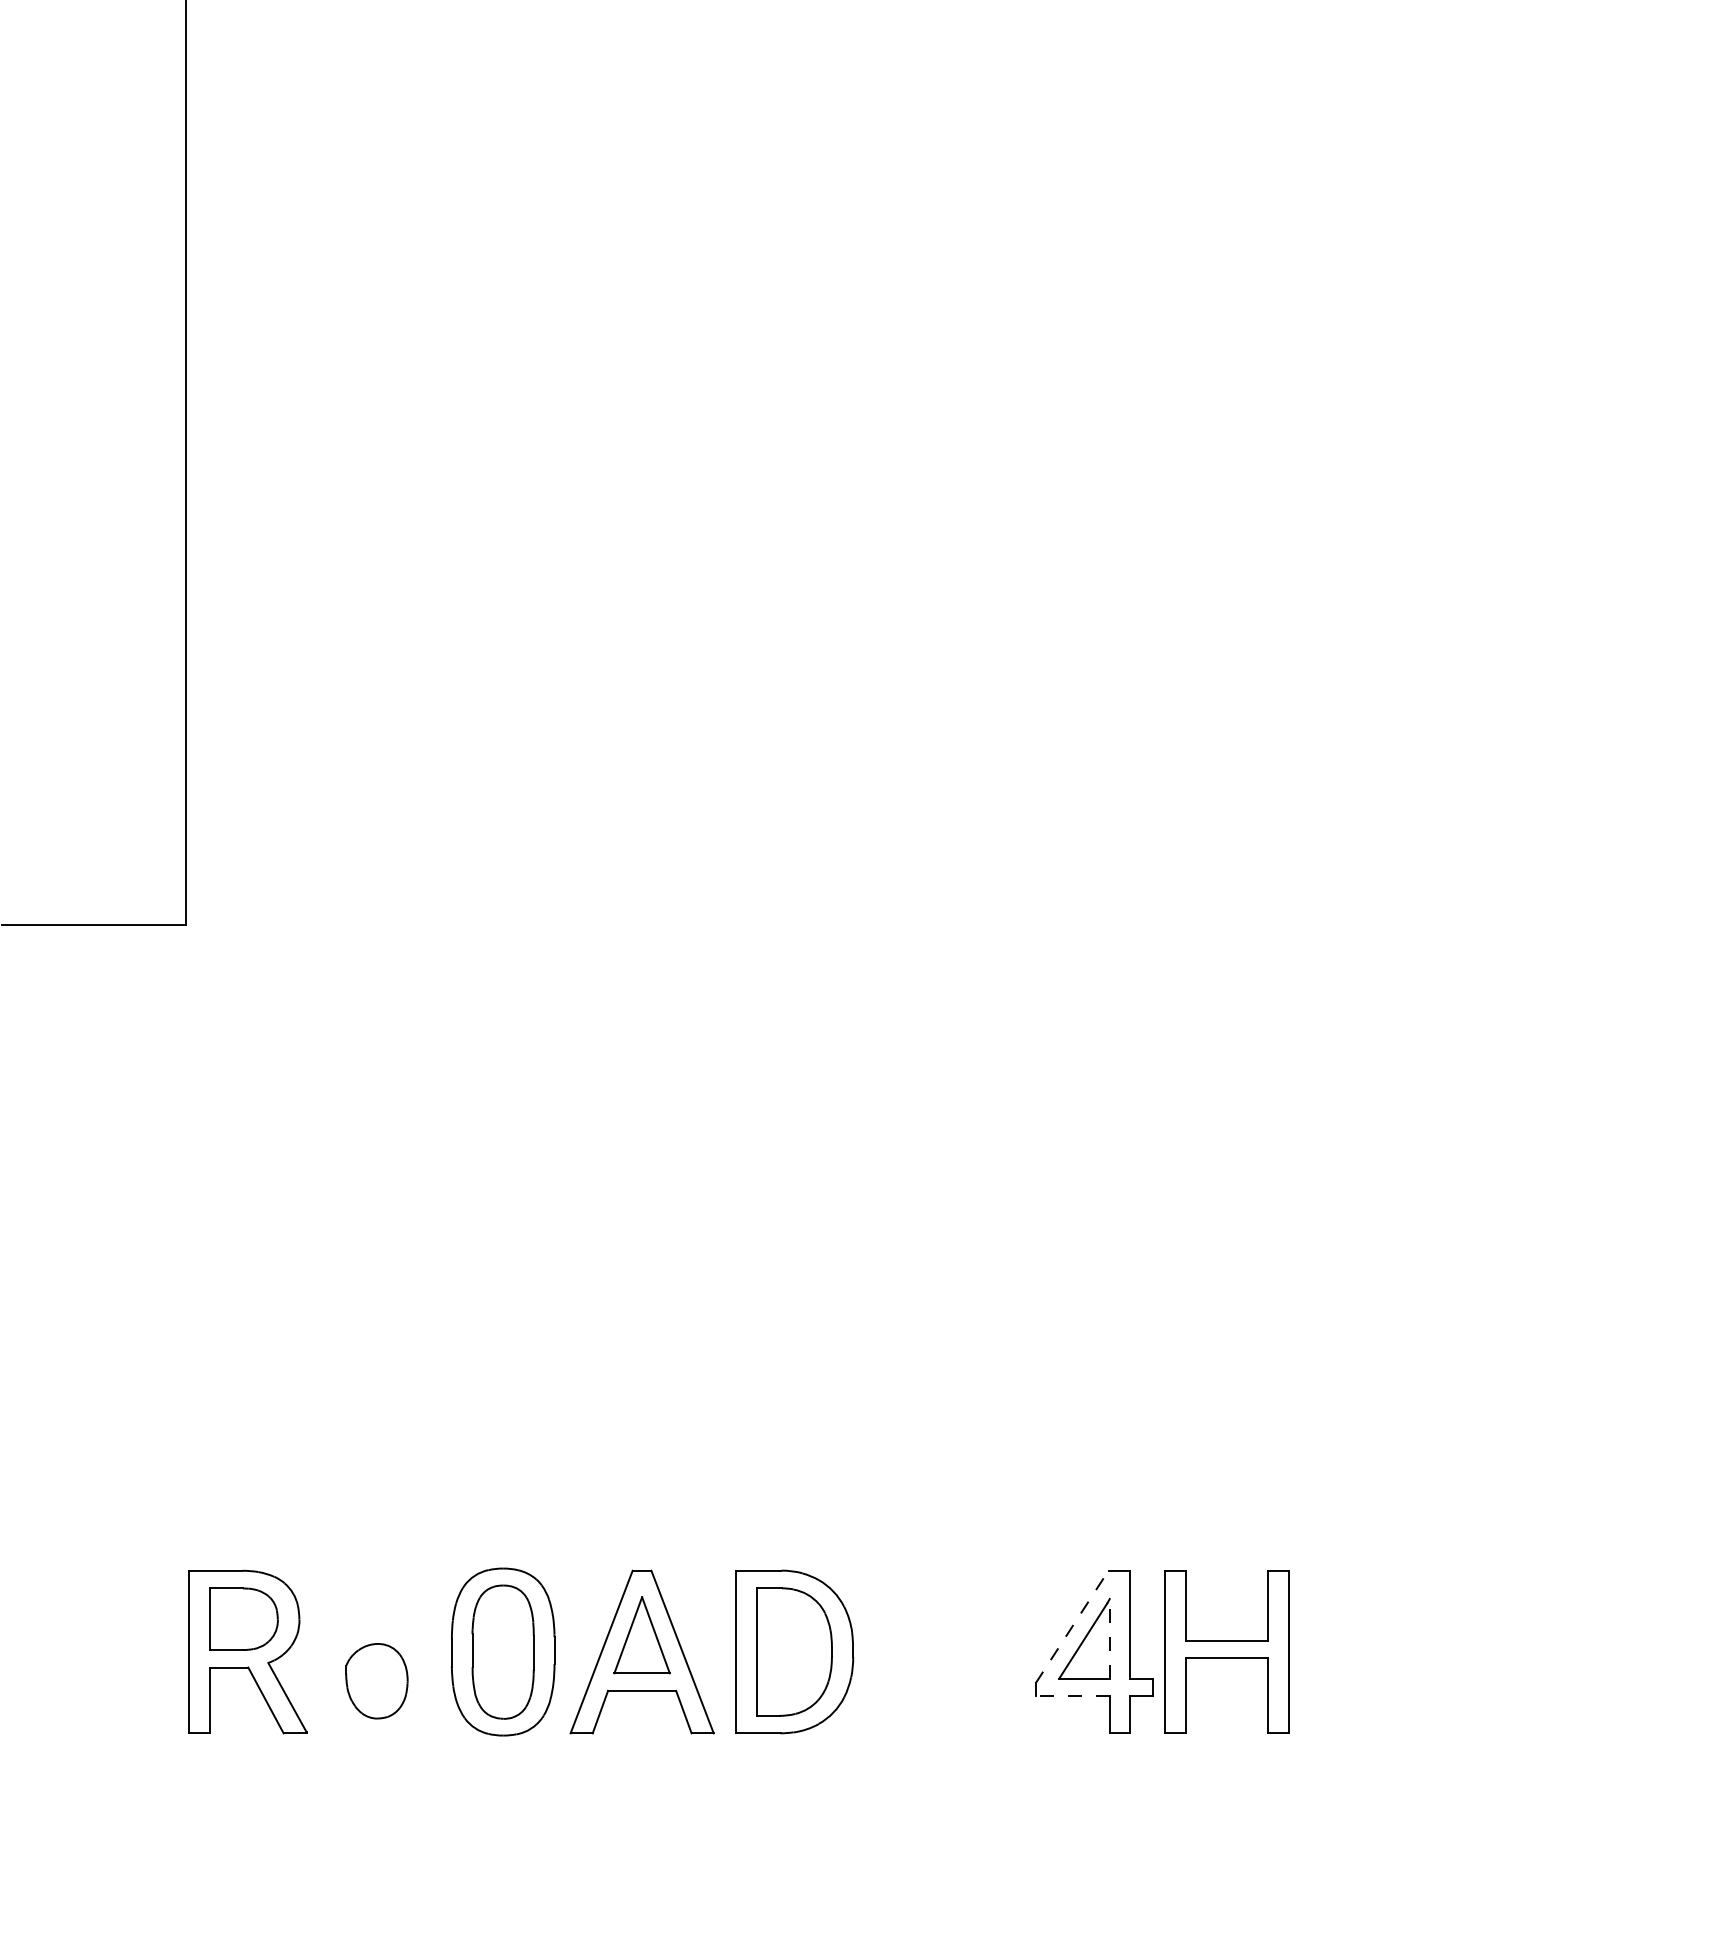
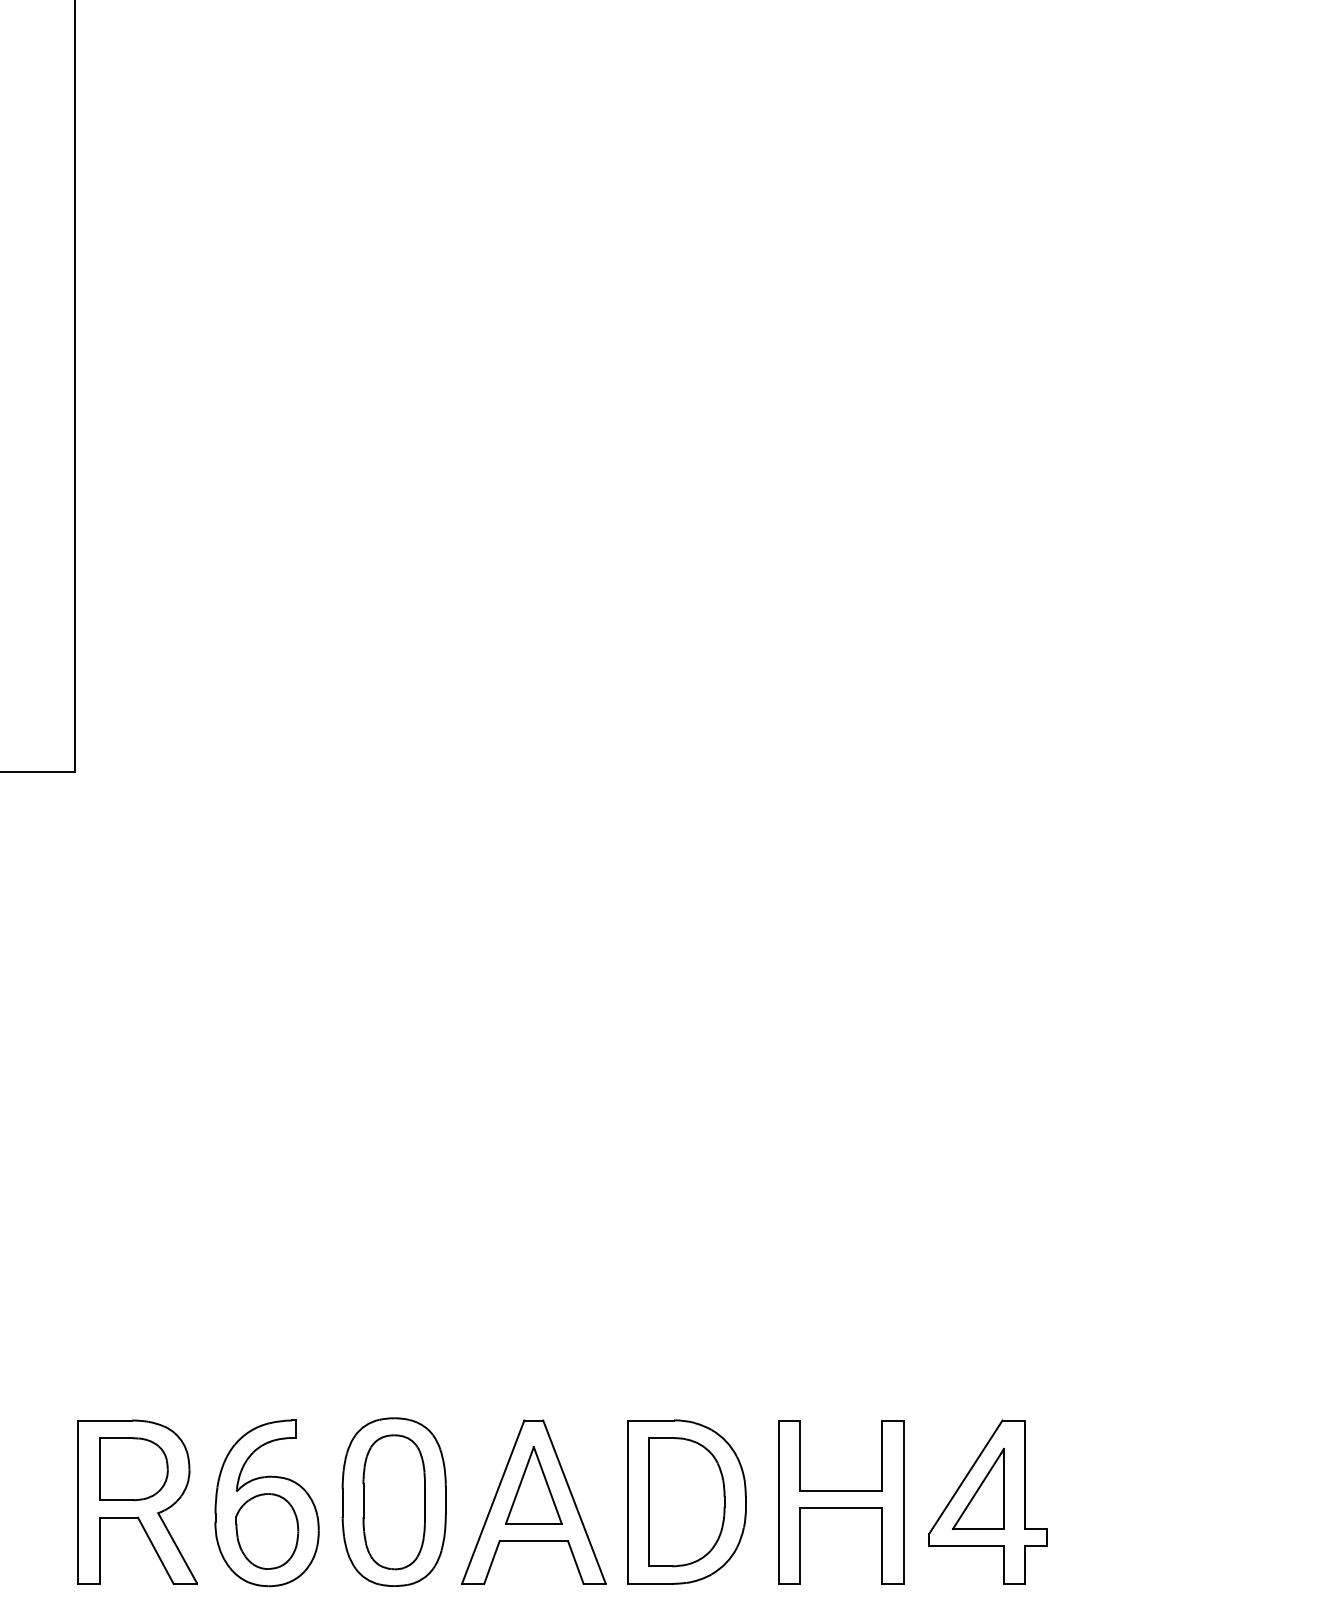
line: (1072, 1626) -> (966, 1476), dashed -> solid
line: (1109, 1638) -> (1003, 1488), dashed -> solid
part: (1226, 1651) -> (840, 1501), moved
part: (376, 1652) -> (266, 1502), added
line: (1072, 1695) -> (966, 1545), dashed -> solid

